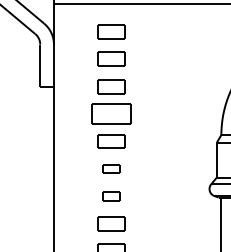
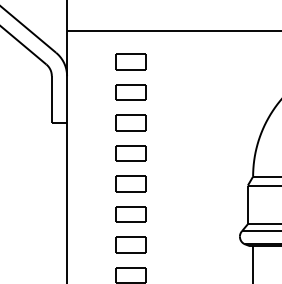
part: (111, 114) -> (130, 153), size x0.71
part: (111, 169) -> (130, 214), size x1.67
part: (111, 196) -> (130, 244), size x1.67

